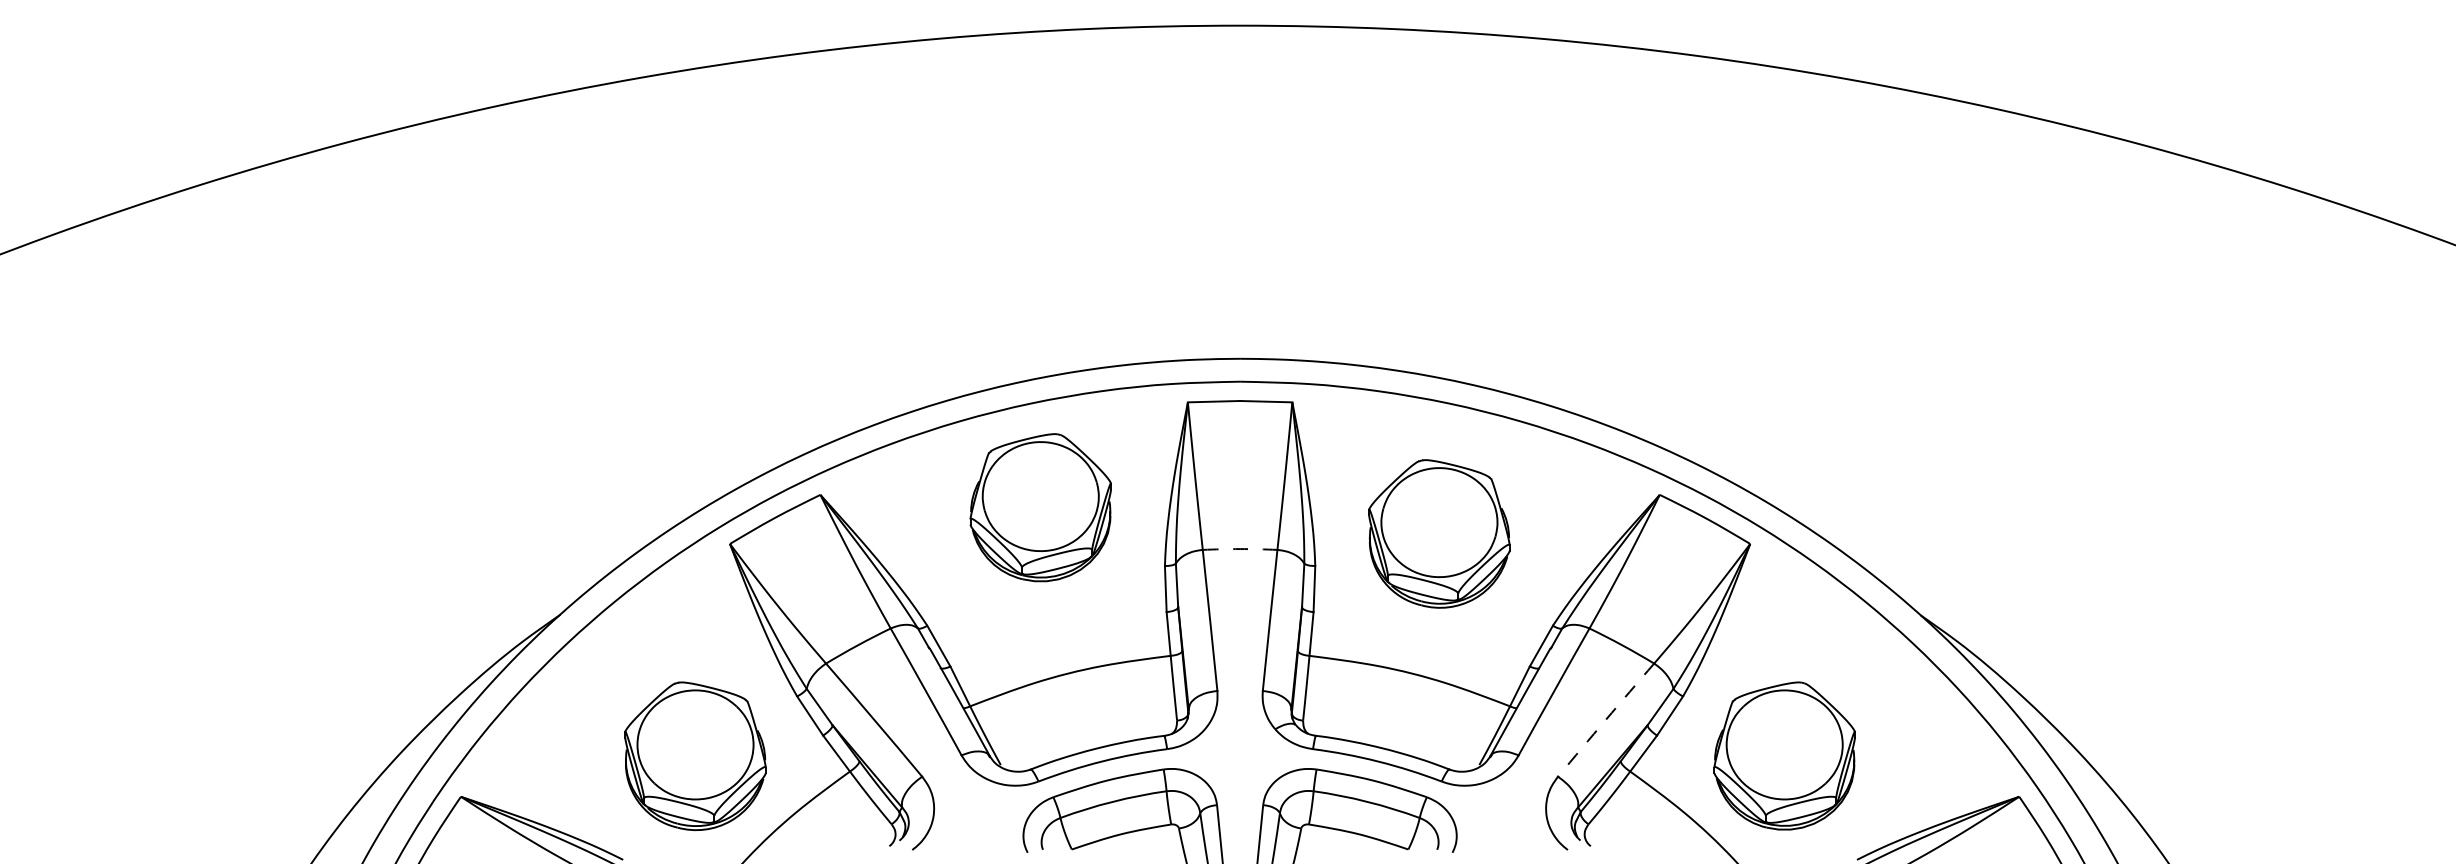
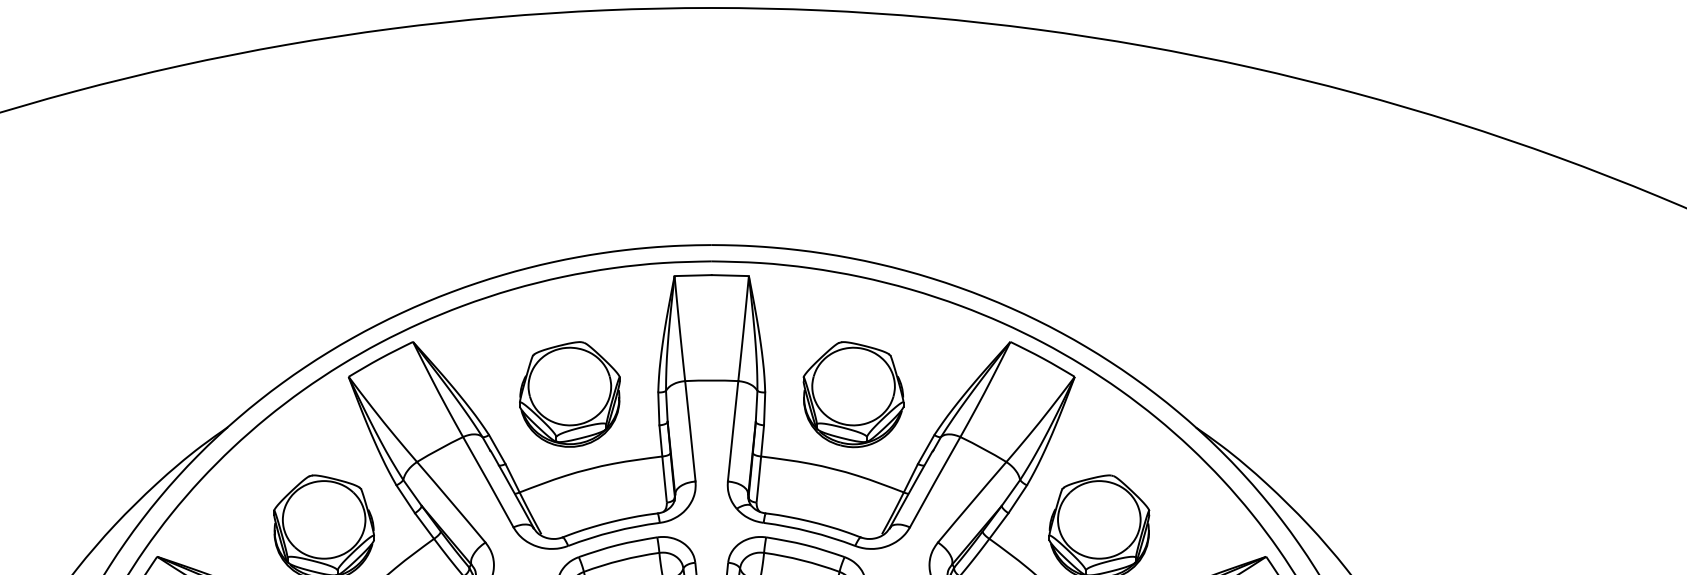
part: (1040, 507) -> (569, 394), moved
part: (1439, 533) -> (853, 394), moved
arc: (1240, 549) -> (712, 380), dashed -> solid
arc: (1605, 719) -> (971, 501), dashed -> solid

